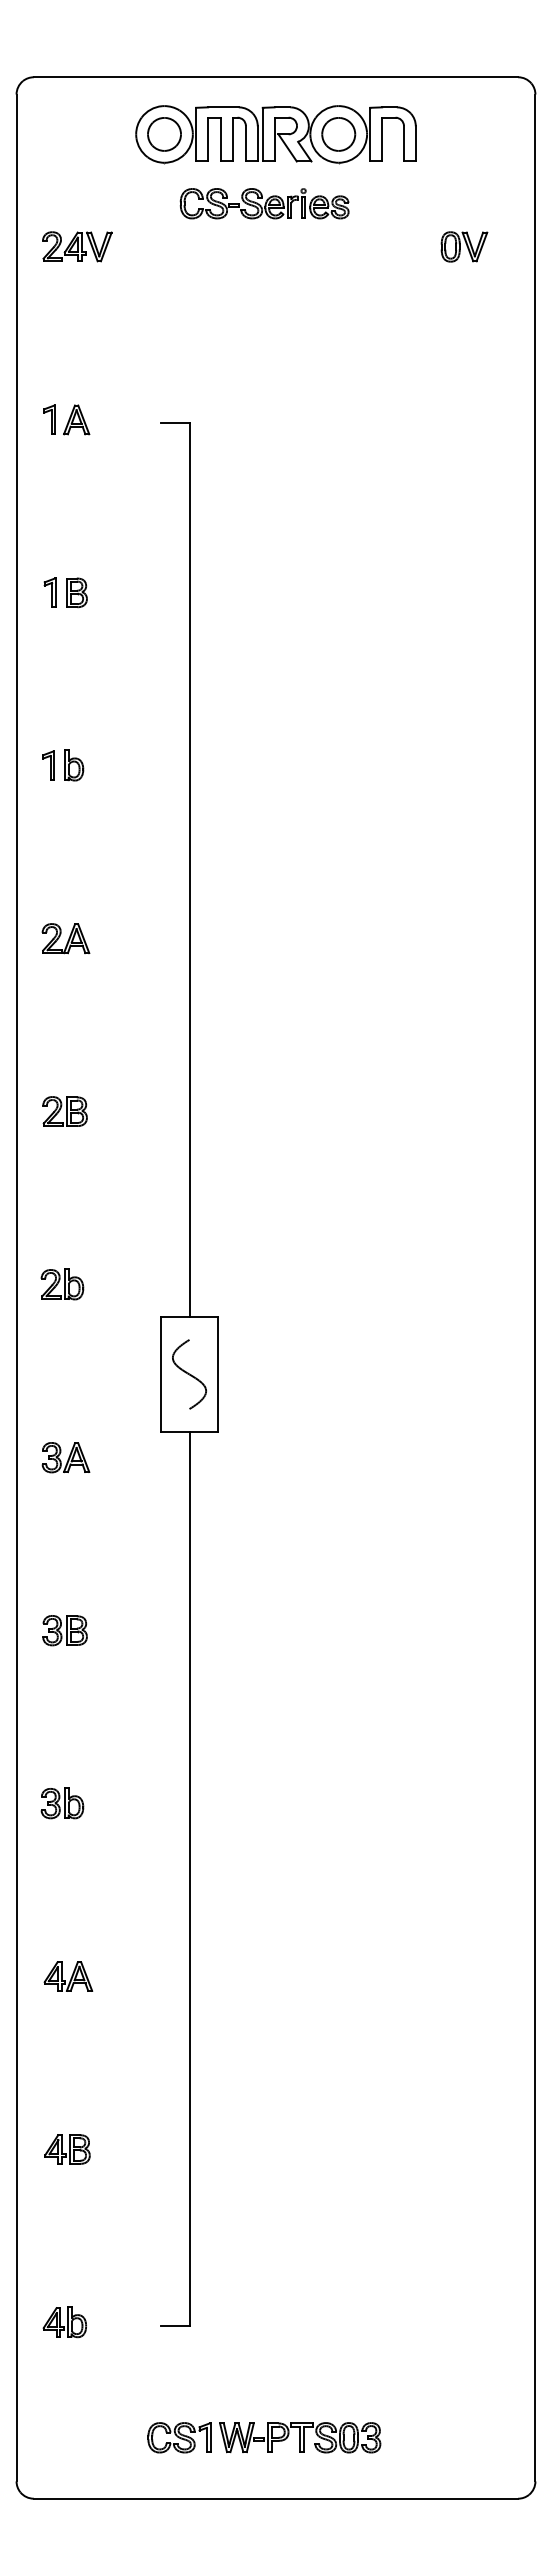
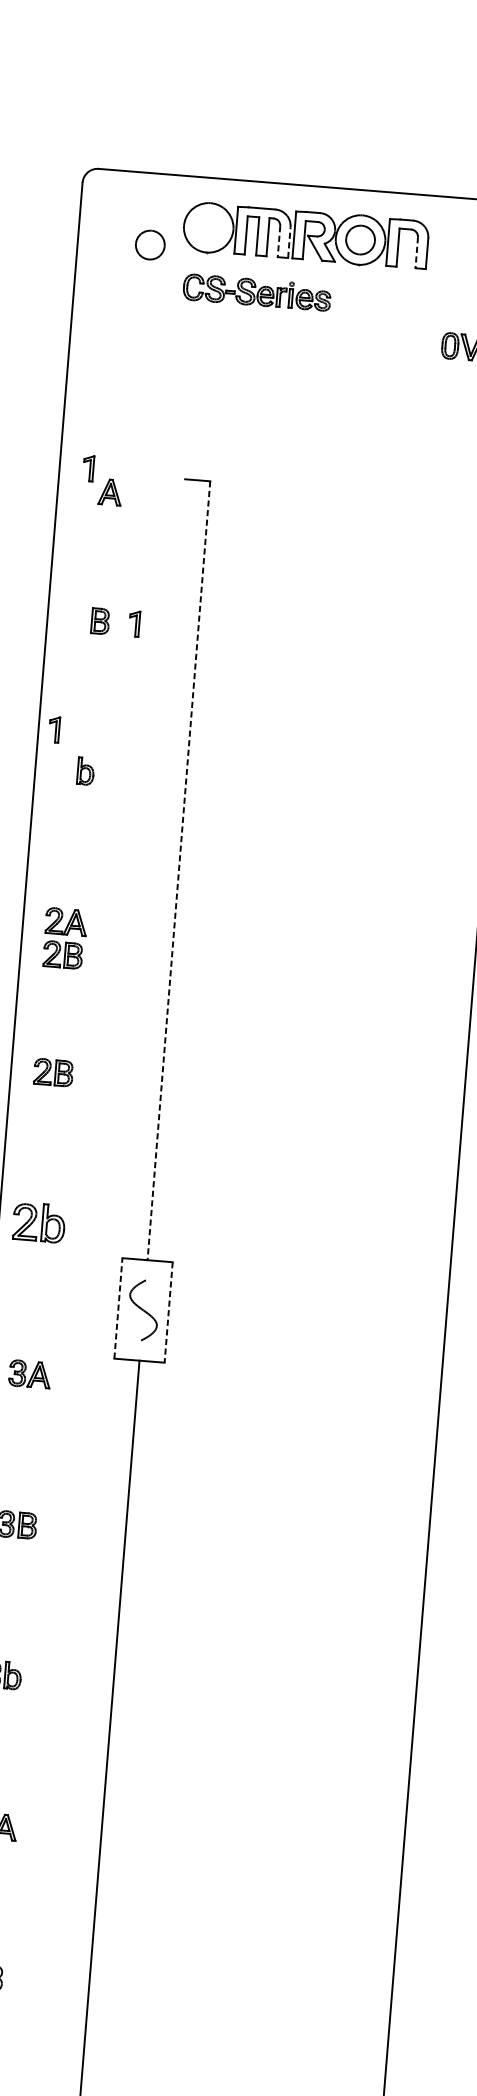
part: (164, 134) -> (150, 245), moved
line: (245, 143) -> (278, 241), solid -> dashed
line: (257, 143) -> (289, 242), solid -> dashed
line: (403, 143) -> (416, 252), solid -> dashed
part: (264, 203) -> (257, 292), moved
part: (77, 246) -> (125, 319), removed
part: (76, 419) -> (110, 491), moved
part: (49, 592) -> (133, 623), moved
part: (48, 765) -> (54, 729), moved
line: (189, 870) -> (178, 871), solid -> dashed
part: (64, 976) -> (62, 954), added
part: (62, 1284) -> (39, 1223), size x1.4
line: (160, 1374) -> (118, 1308), solid -> dashed
line: (218, 1374) -> (168, 1312), solid -> dashed

